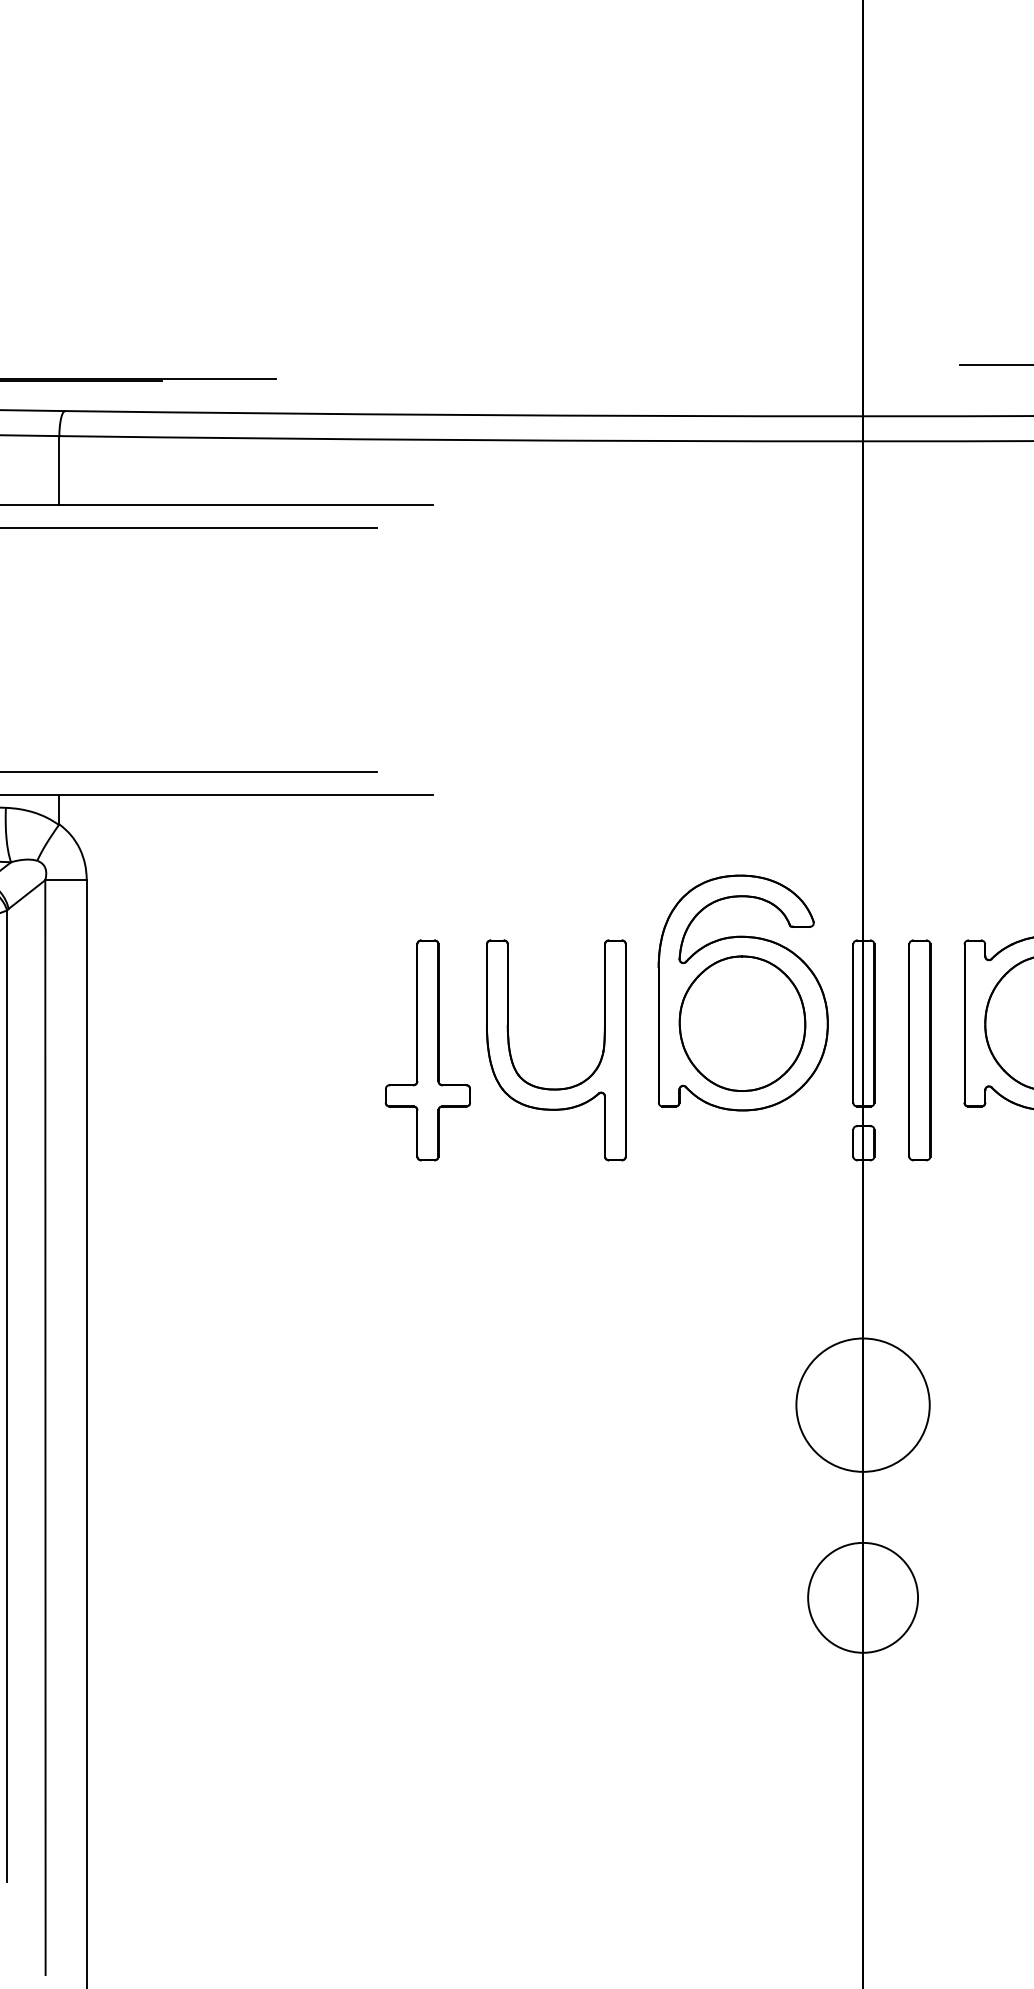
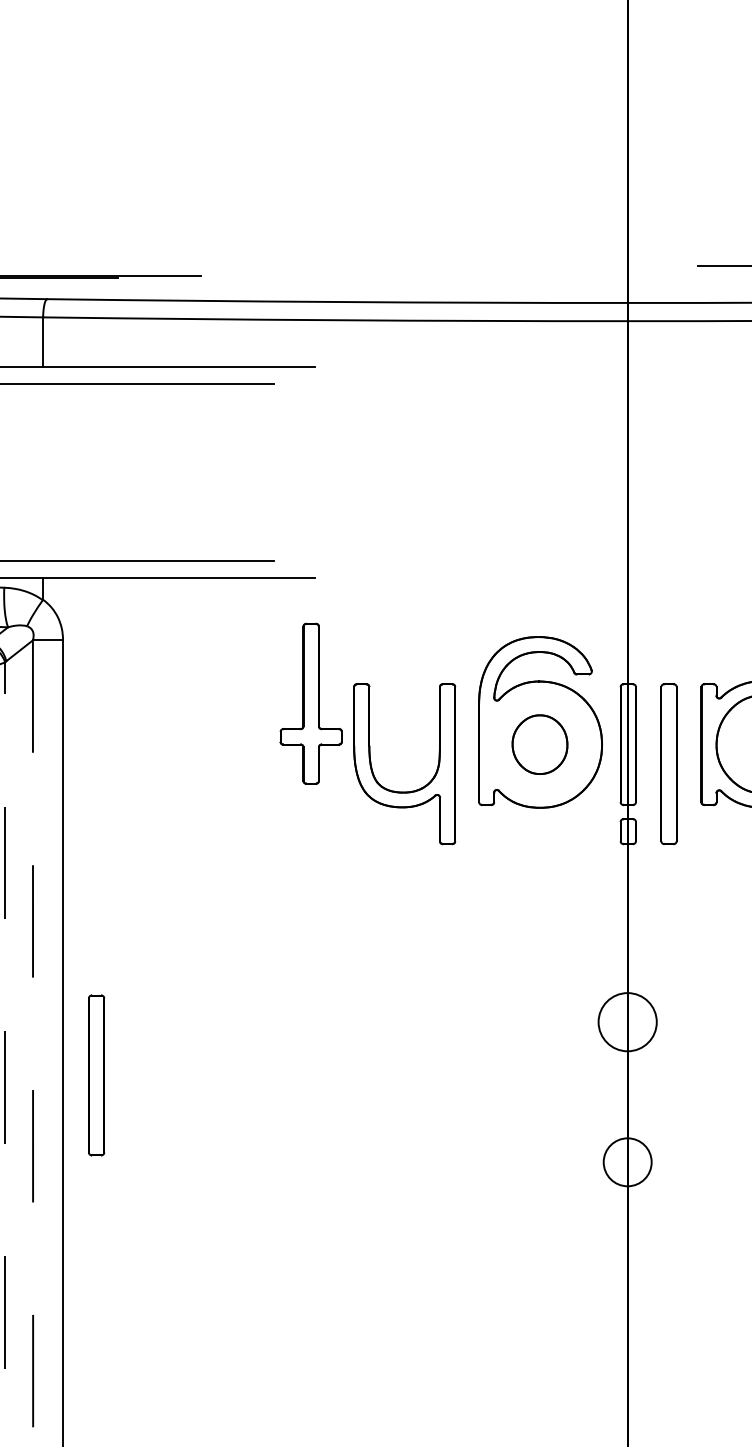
part: (742, 1023) -> (540, 744), size x0.6
part: (427, 1050) -> (310, 703), moved
line: (7, 1396) -> (5, 1015), solid -> dashed
circle: (862, 1404) -> (627, 1021), size x0.6
line: (45, 1428) -> (33, 1039), solid -> dashed
part: (132, 1478) -> (96, 1075), added
circle: (863, 1597) -> (628, 1162), size x0.6

